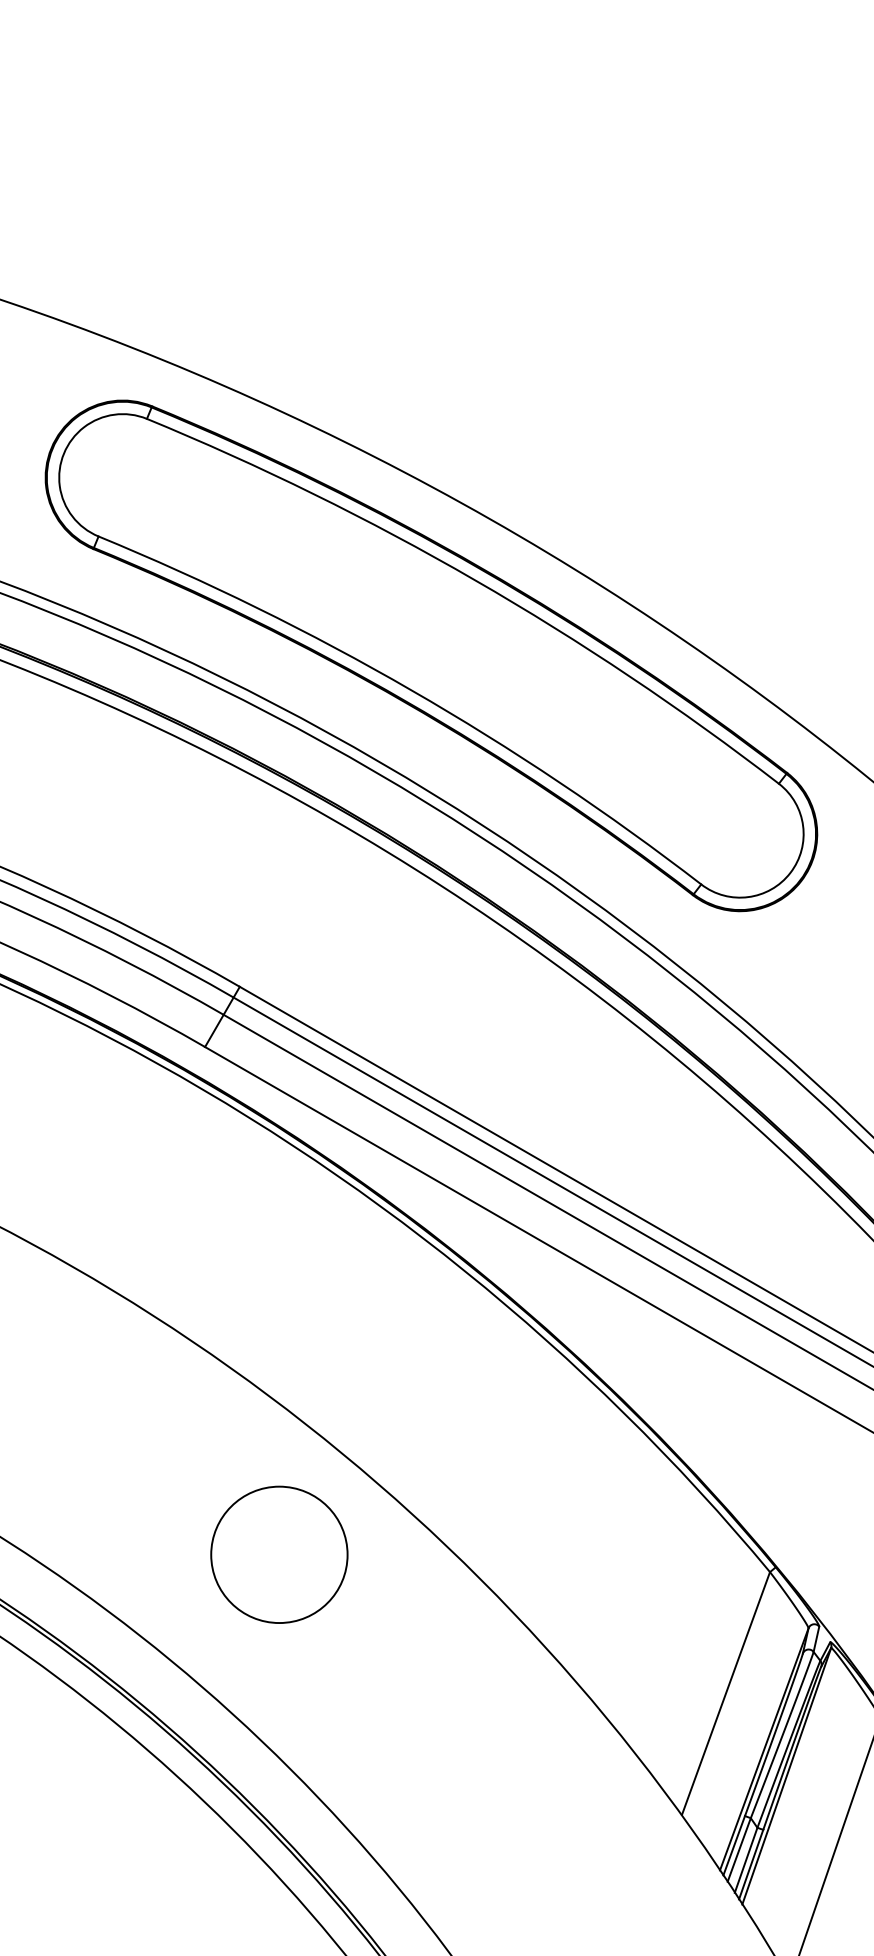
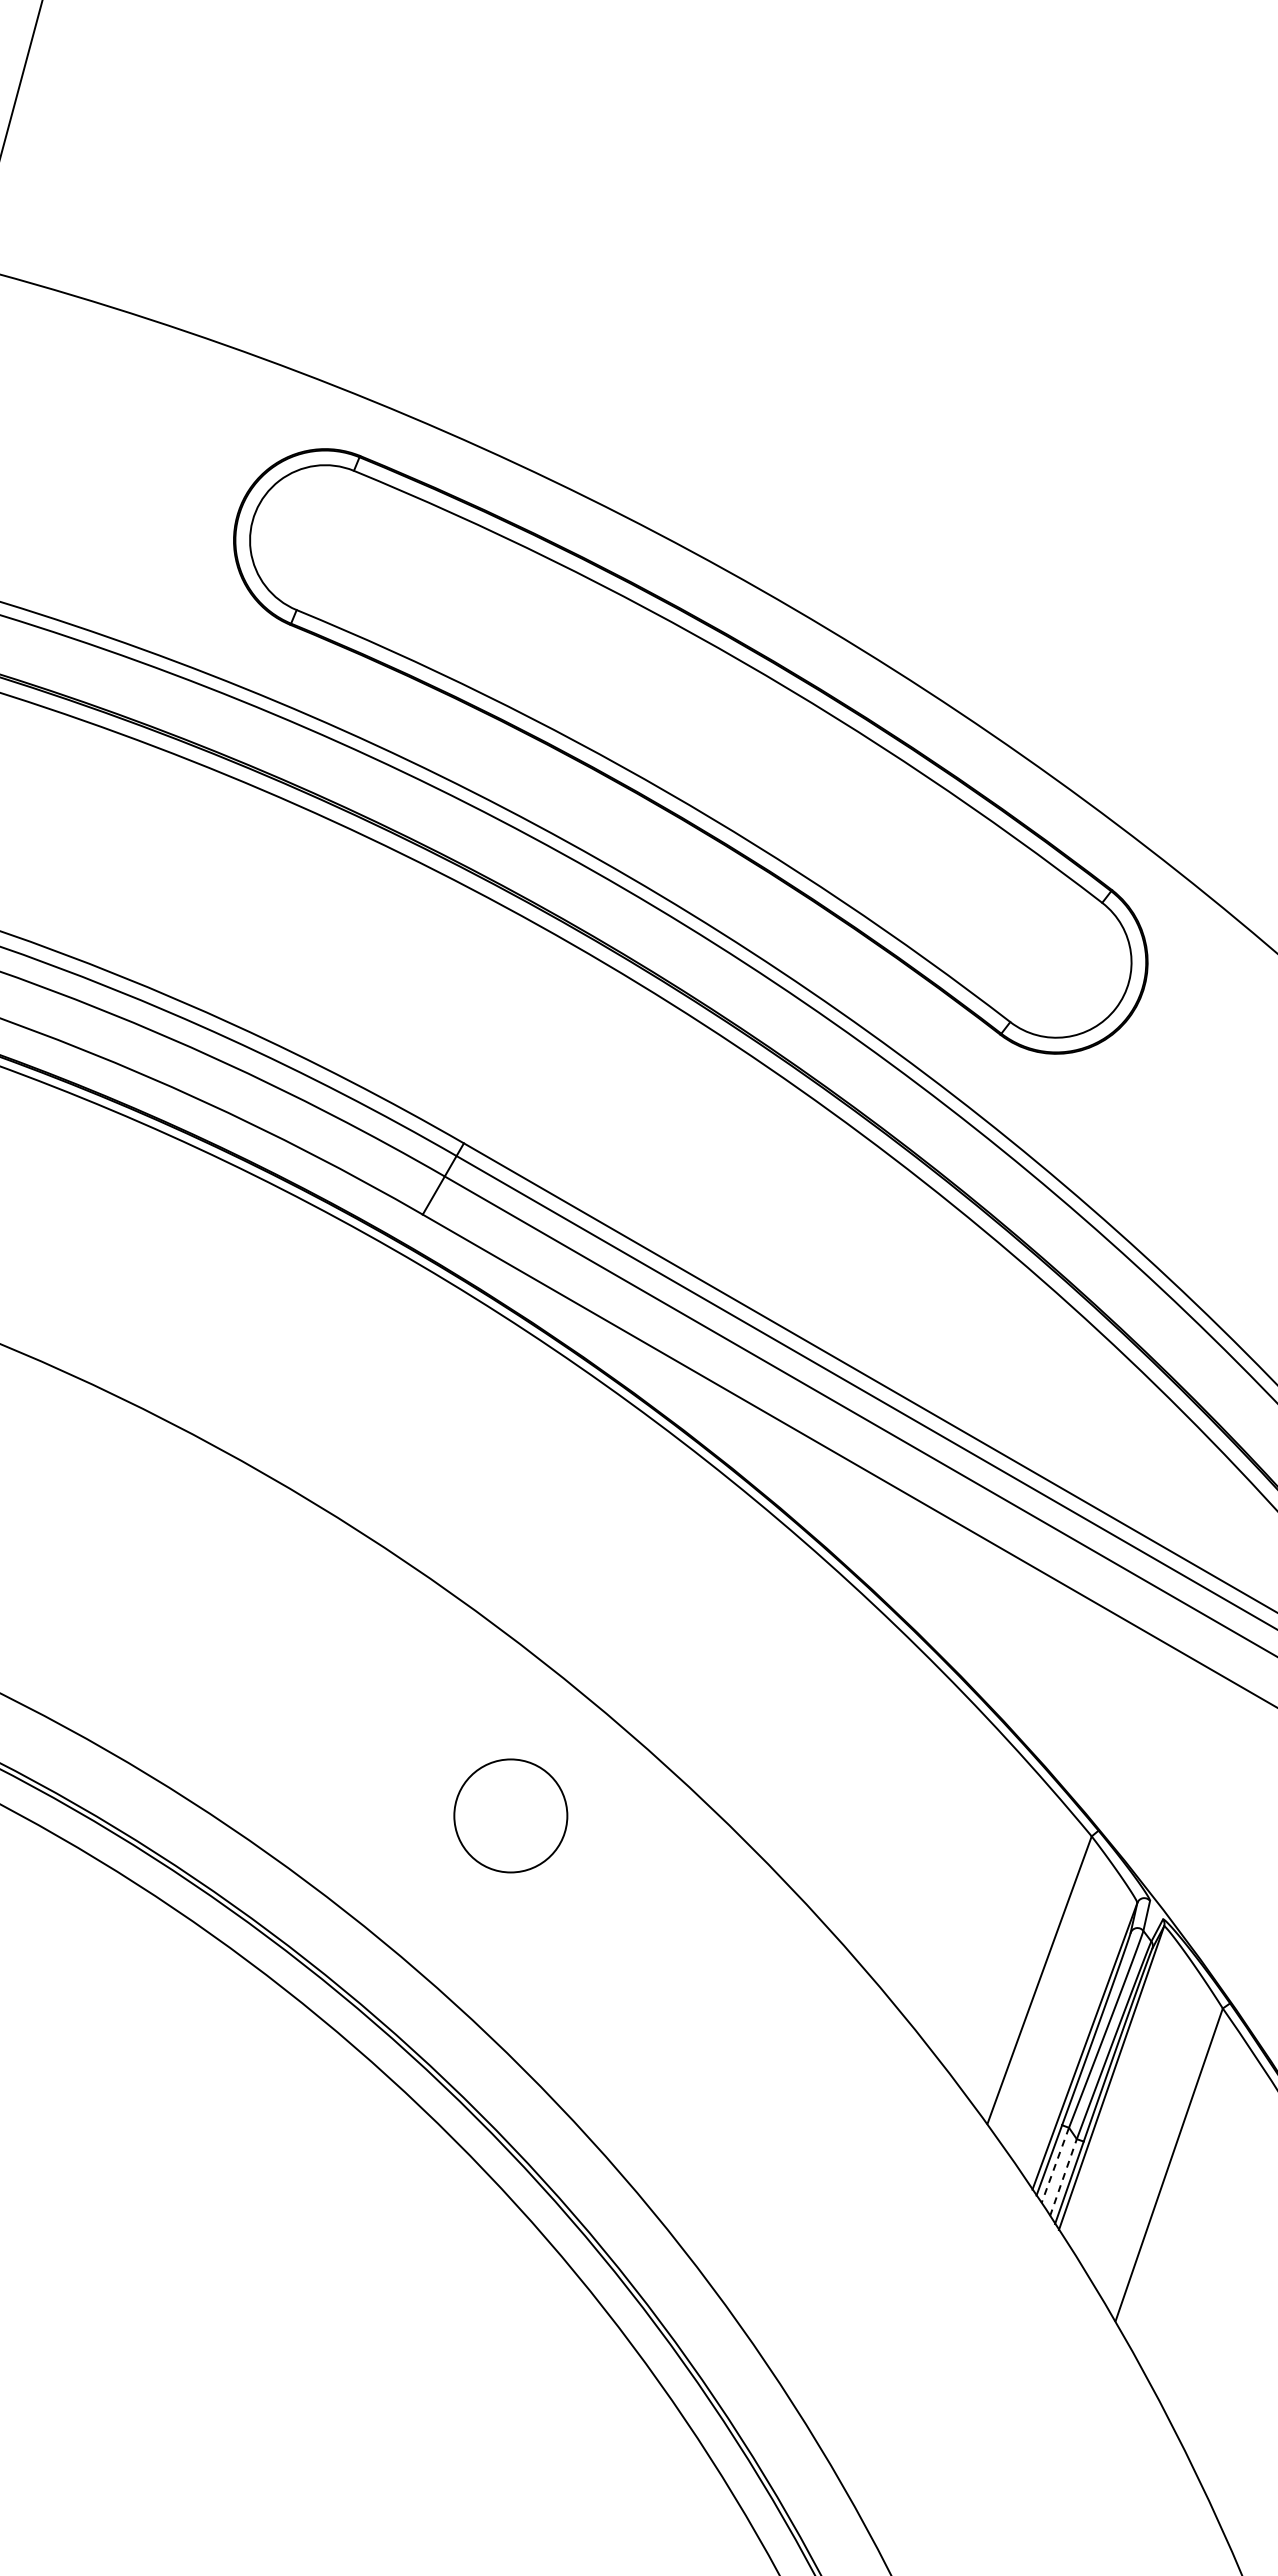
circle: (279, 1554) -> (510, 1815), size x0.7
line: (739, 1850) -> (1055, 2165), solid -> dashed
line: (746, 1860) -> (1063, 2177), solid -> dashed

